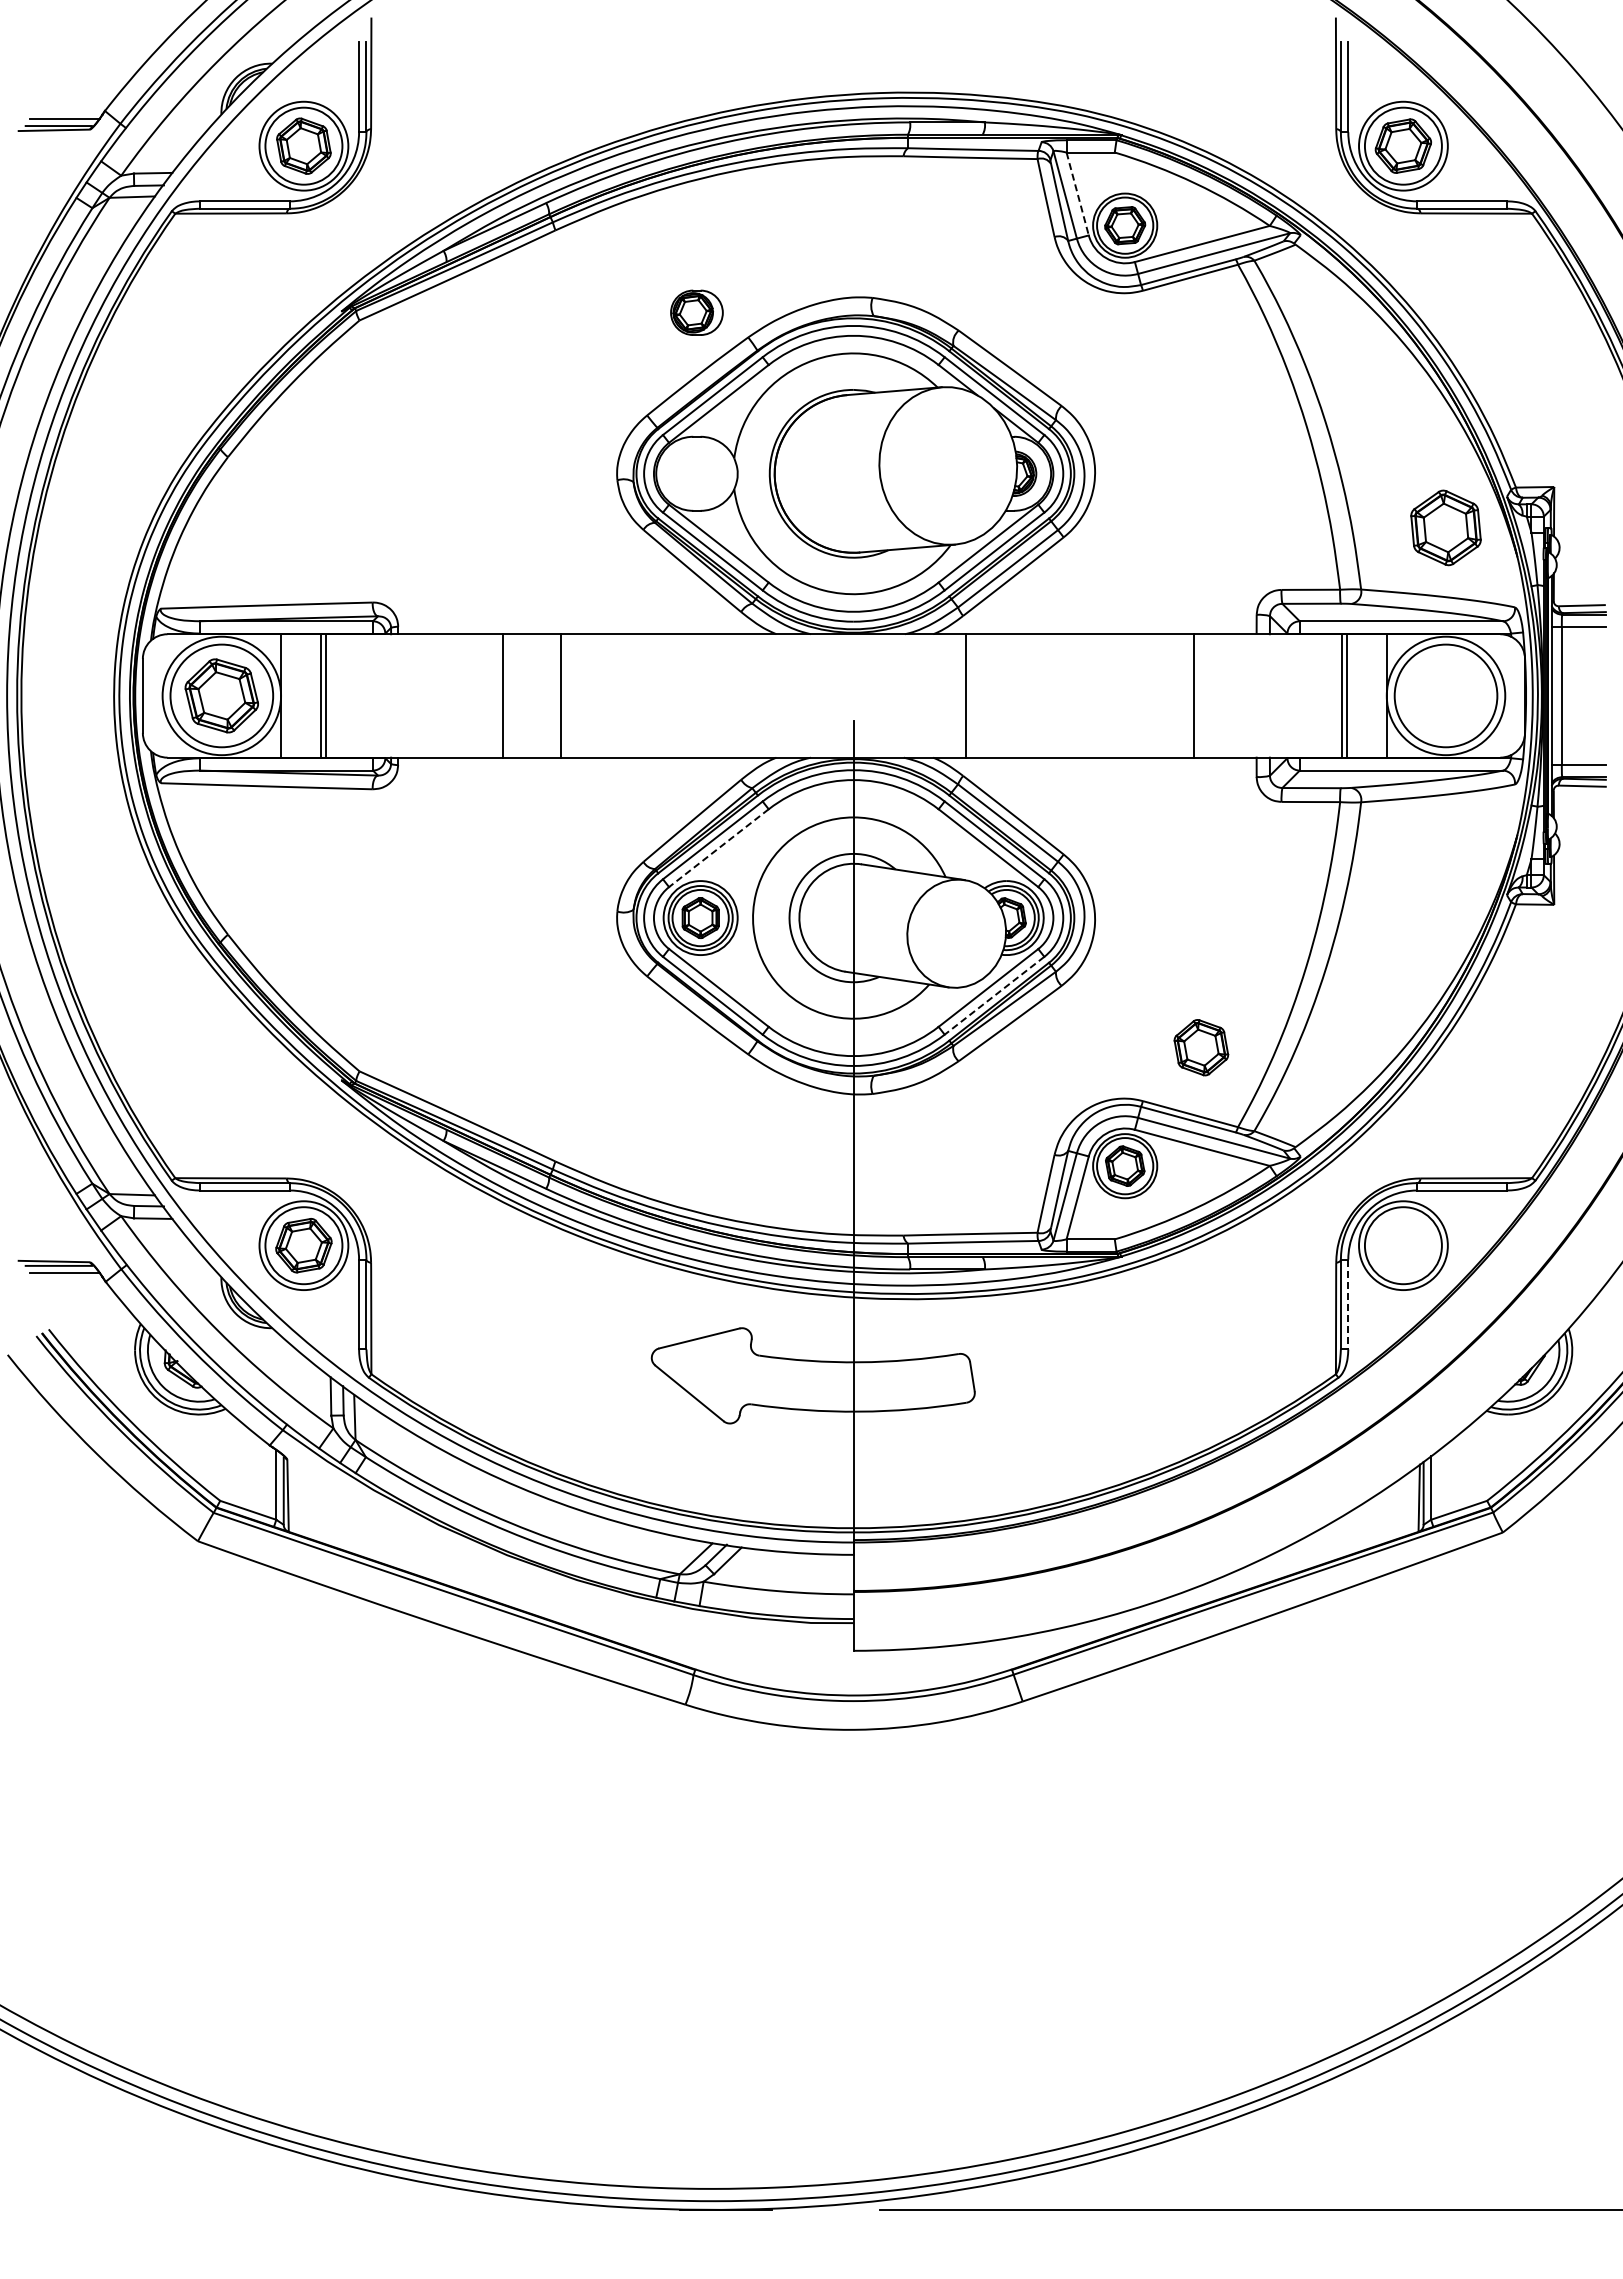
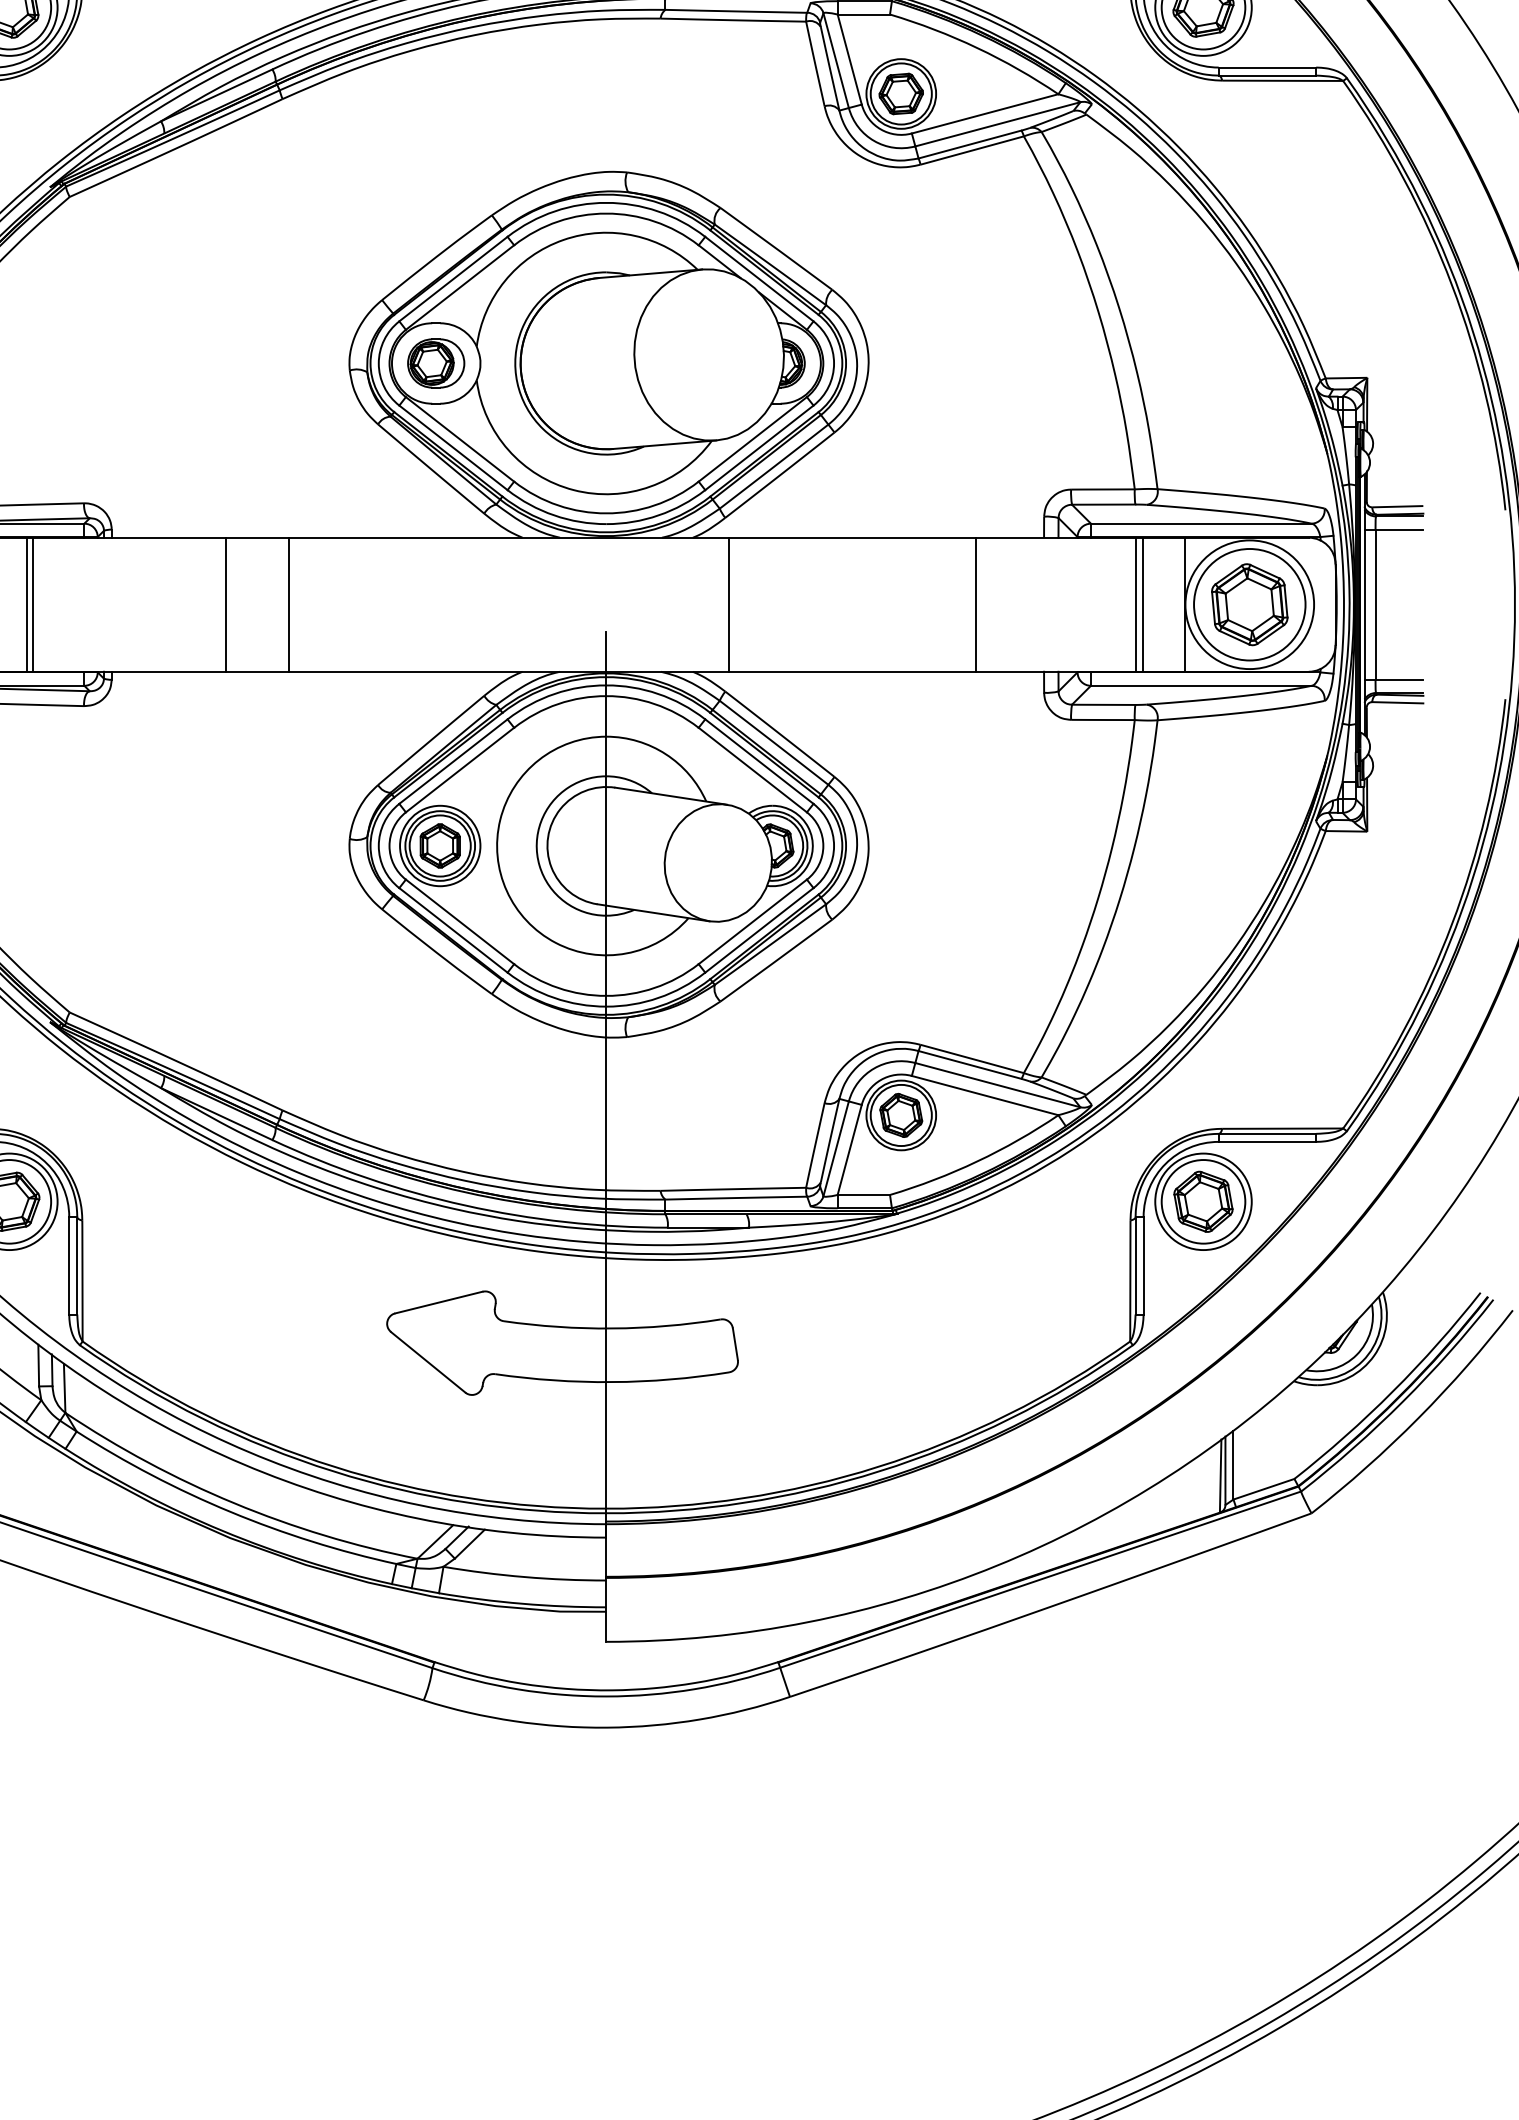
line: (1077, 193) -> (849, 59), dashed -> solid
part: (696, 312) -> (435, 363), moved
part: (1445, 527) -> (1249, 604), moved
line: (718, 848) -> (459, 770), dashed -> solid
line: (994, 996) -> (759, 931), dashed -> solid
part: (1201, 1047) -> (1203, 1201), moved
line: (1348, 1304) -> (1143, 1265), dashed -> solid

